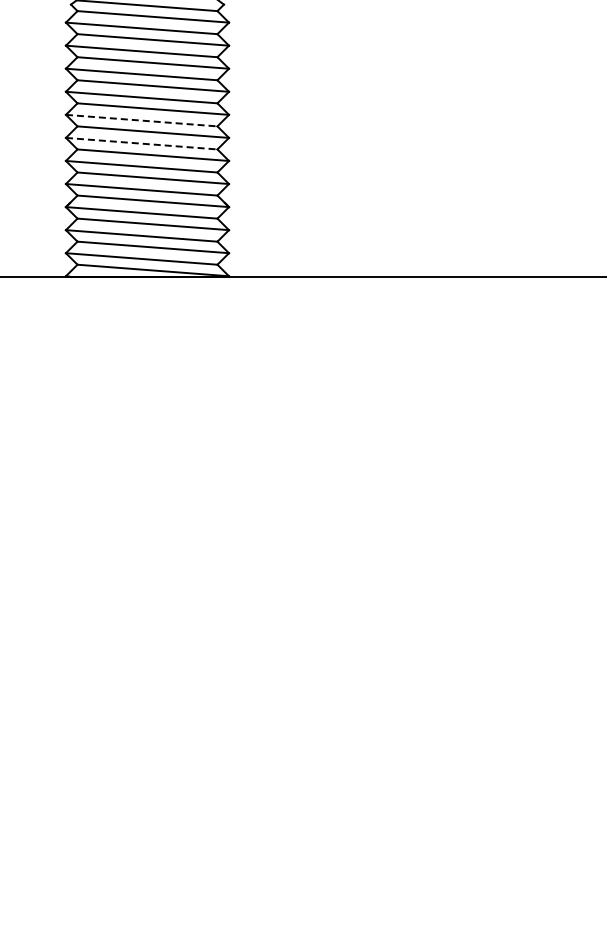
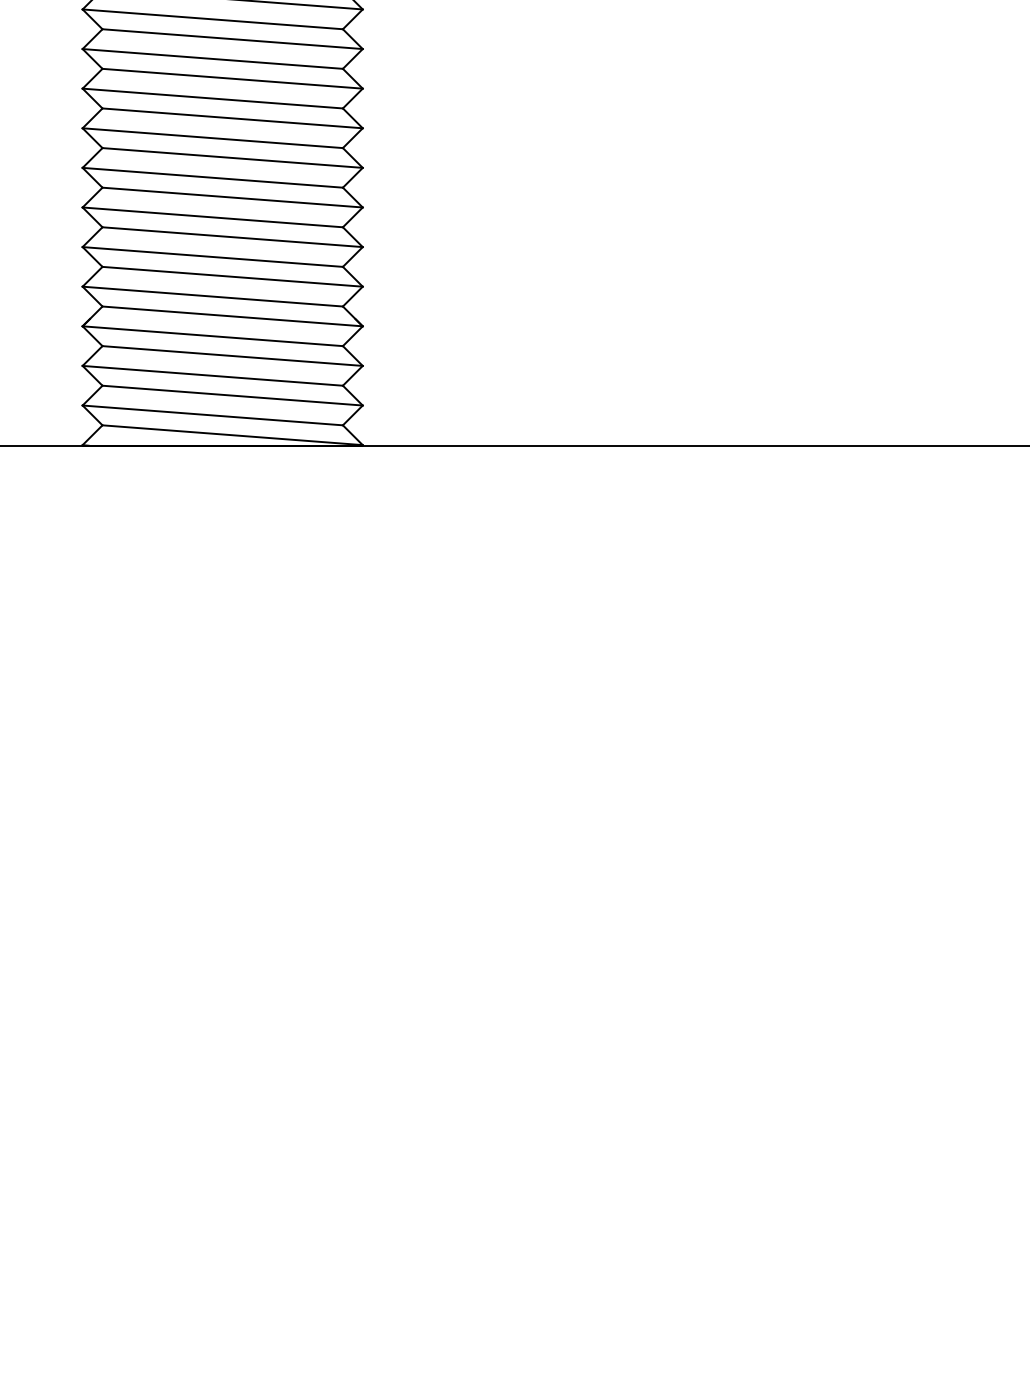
line: (141, 120) -> (212, 177), dashed -> solid
line: (141, 143) -> (212, 217), dashed -> solid

